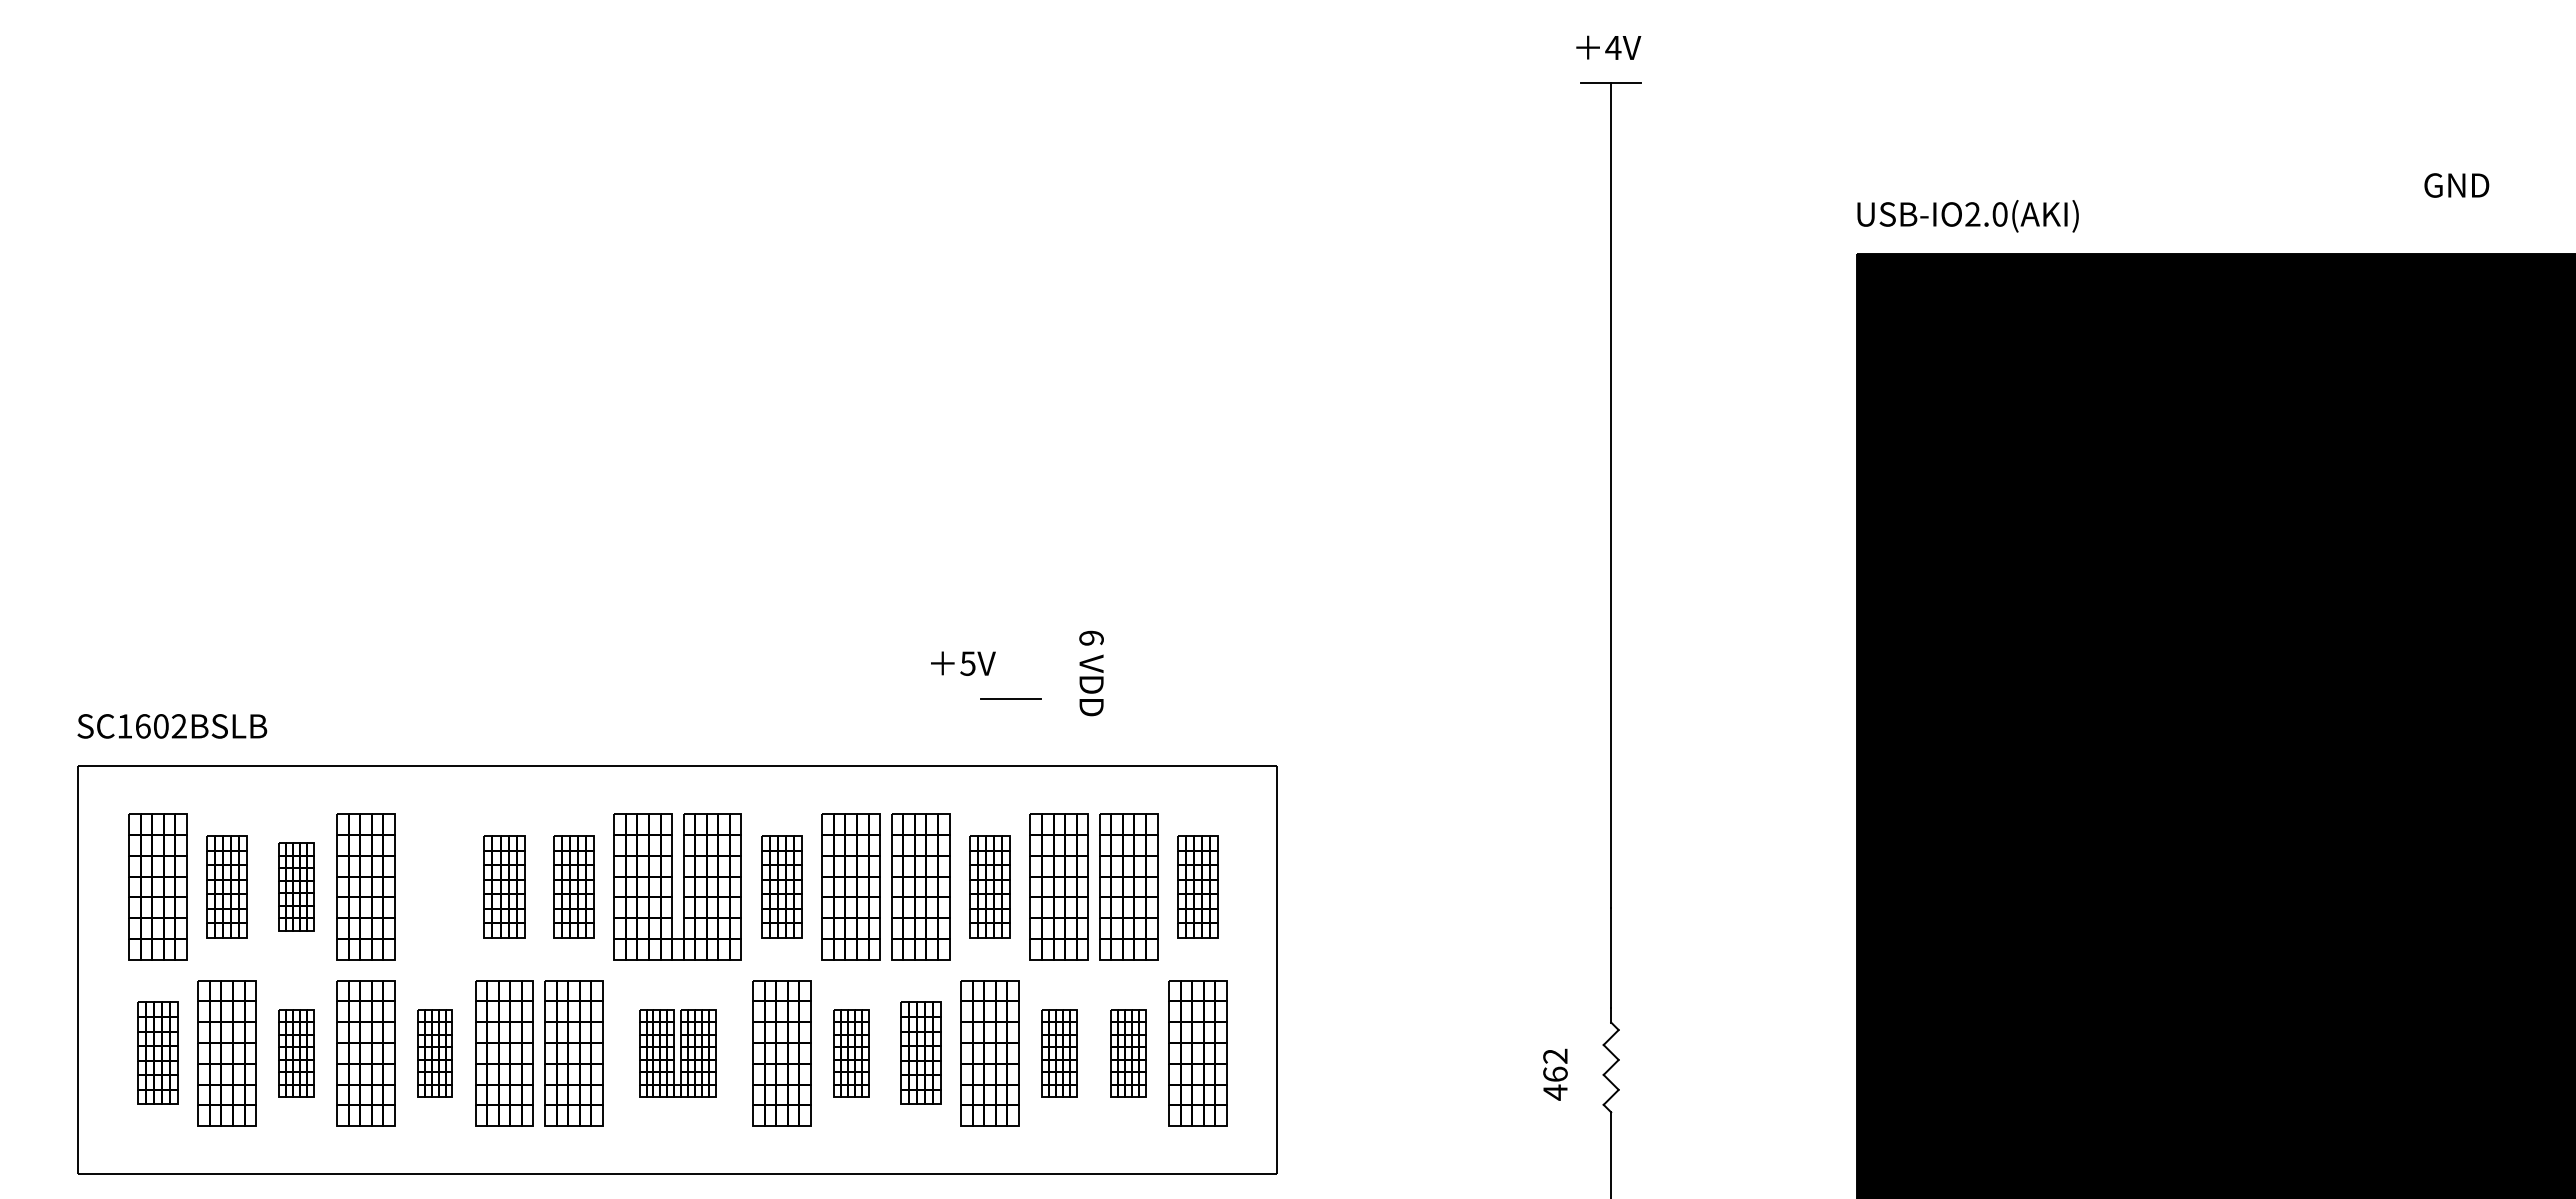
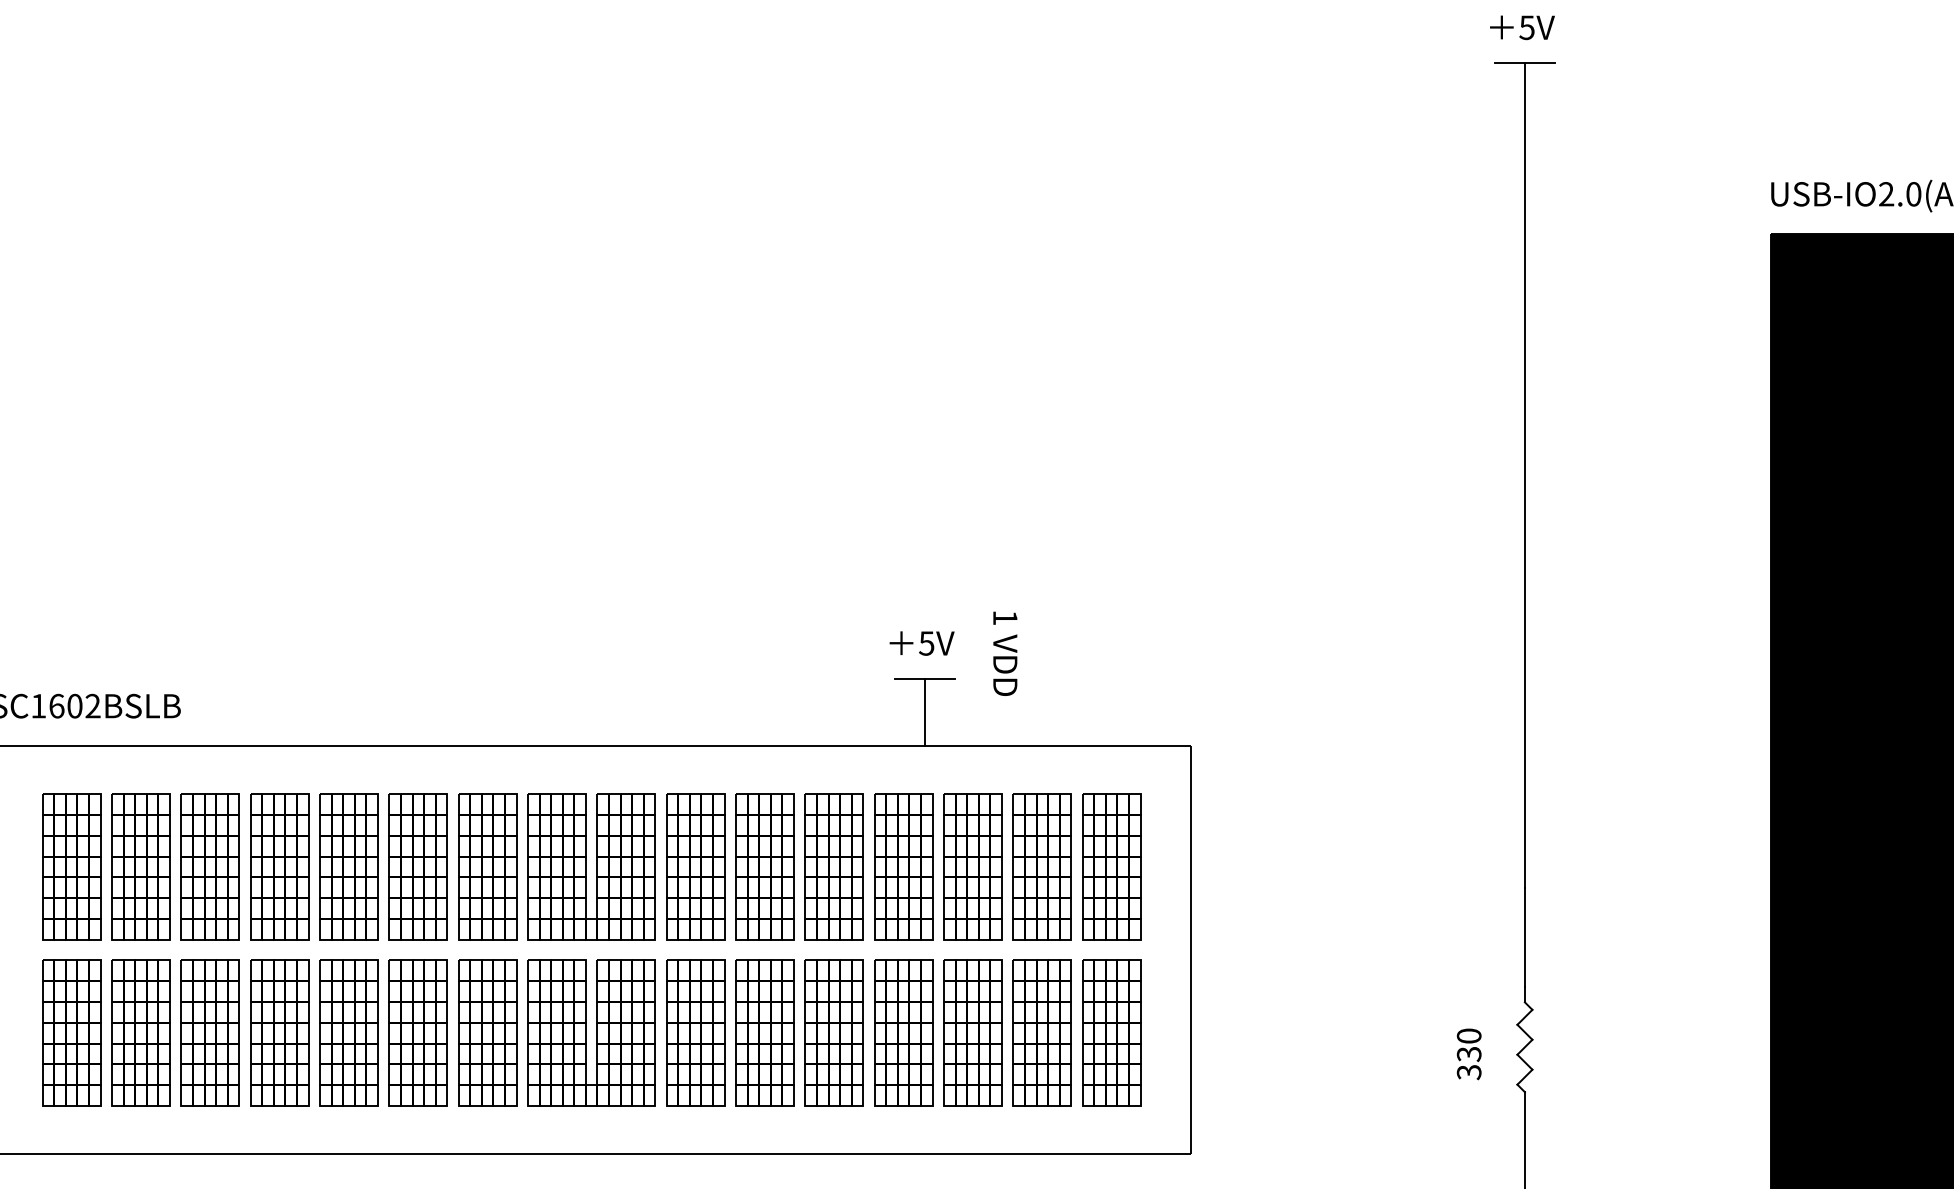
text: (1613, 48) -> (1527, 28), 4V -> 5V
text: (1091, 637) -> (1005, 617), 6 -> 1
text: (963, 663) -> (922, 643), moved
line: (1010, 732) -> (924, 712), added
part: (226, 886) -> (140, 866), size x1.43
part: (296, 886) -> (210, 866), size x1.67
part: (434, 886) -> (348, 866), added
part: (504, 886) -> (418, 866), size x1.43
part: (573, 886) -> (487, 866), size x1.43
part: (781, 886) -> (695, 866), size x1.43
part: (989, 886) -> (903, 866), size x1.43
part: (1197, 886) -> (1111, 866), size x1.43
part: (157, 1053) -> (71, 1033), size x1.43
part: (296, 1053) -> (210, 1033), size x1.67
part: (434, 1053) -> (348, 1033), size x1.67
part: (677, 1053) -> (591, 1033), size x1.67
part: (850, 1053) -> (764, 1033), size x1.67
part: (920, 1053) -> (834, 1033), size x1.43
part: (1058, 1053) -> (972, 1033), size x1.67
part: (1128, 1053) -> (1042, 1033), size x1.67
text: (1555, 1074) -> (1469, 1054), 462 -> 330

